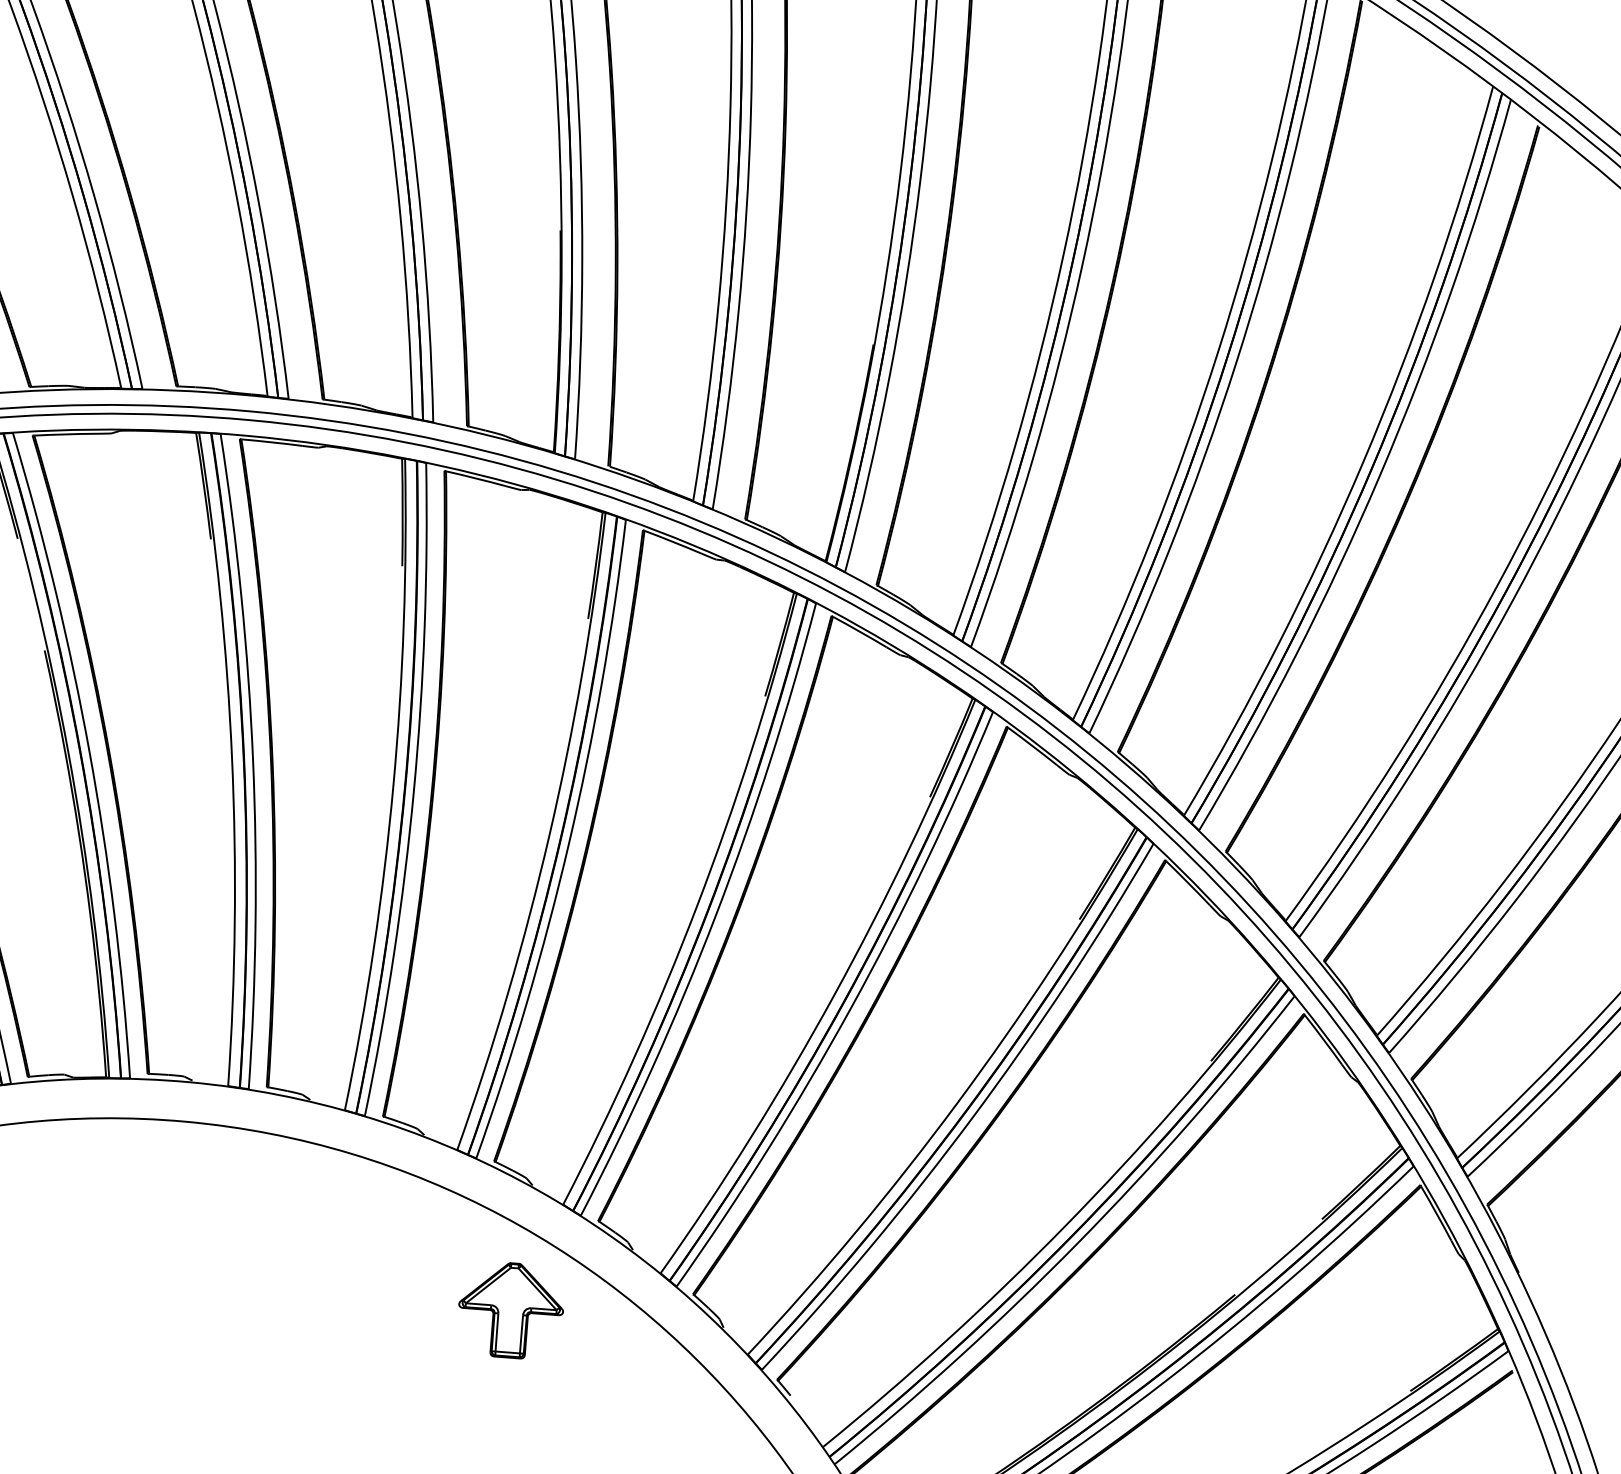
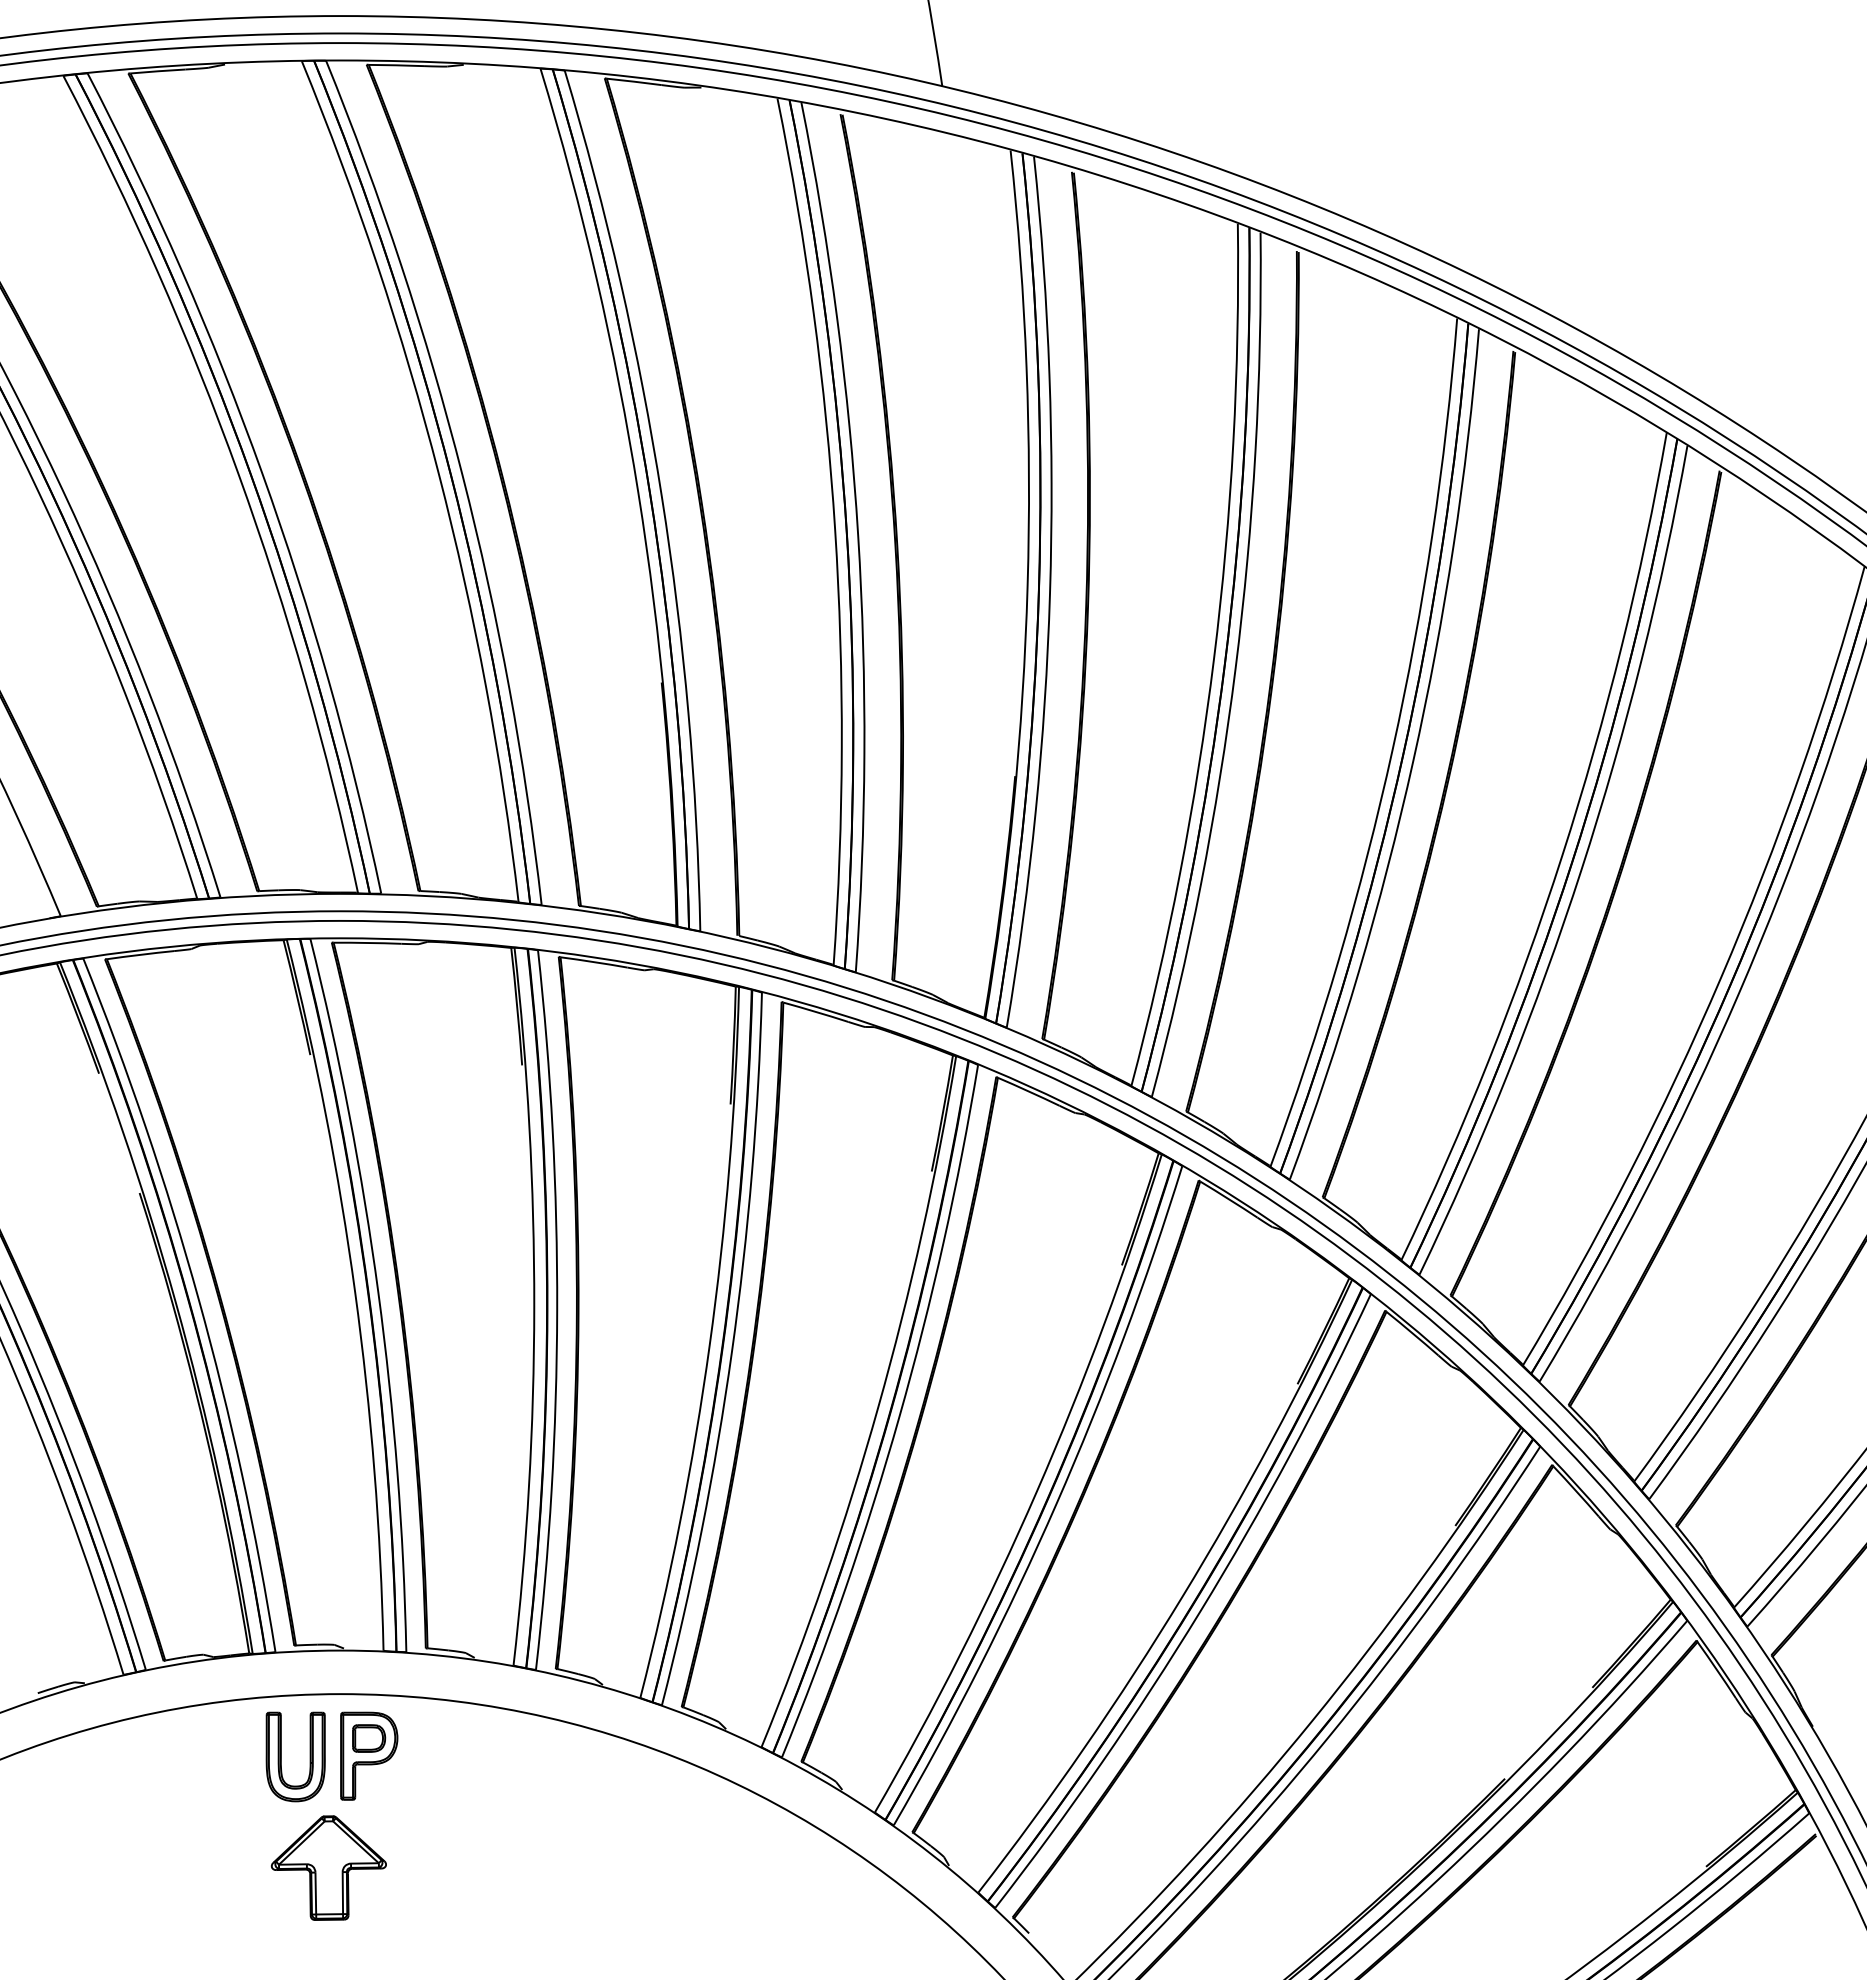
part: (126, 1173) -> (281, 1756), added
part: (206, 1179) -> (369, 1755), added
part: (510, 1309) -> (328, 1867), moved

